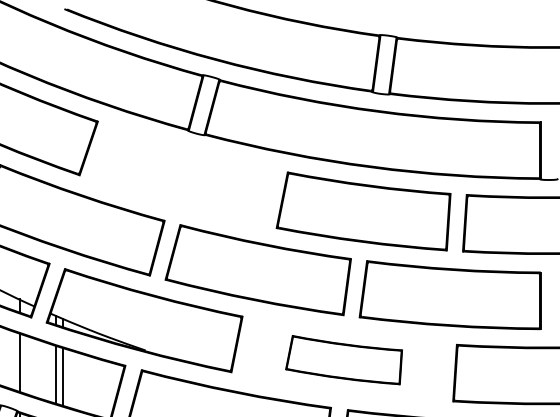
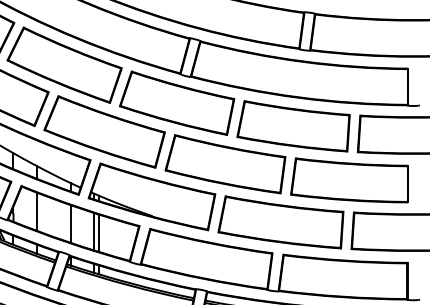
part: (182, 174) -> (176, 102), added
part: (343, 360) -> (280, 222), size x1.67

